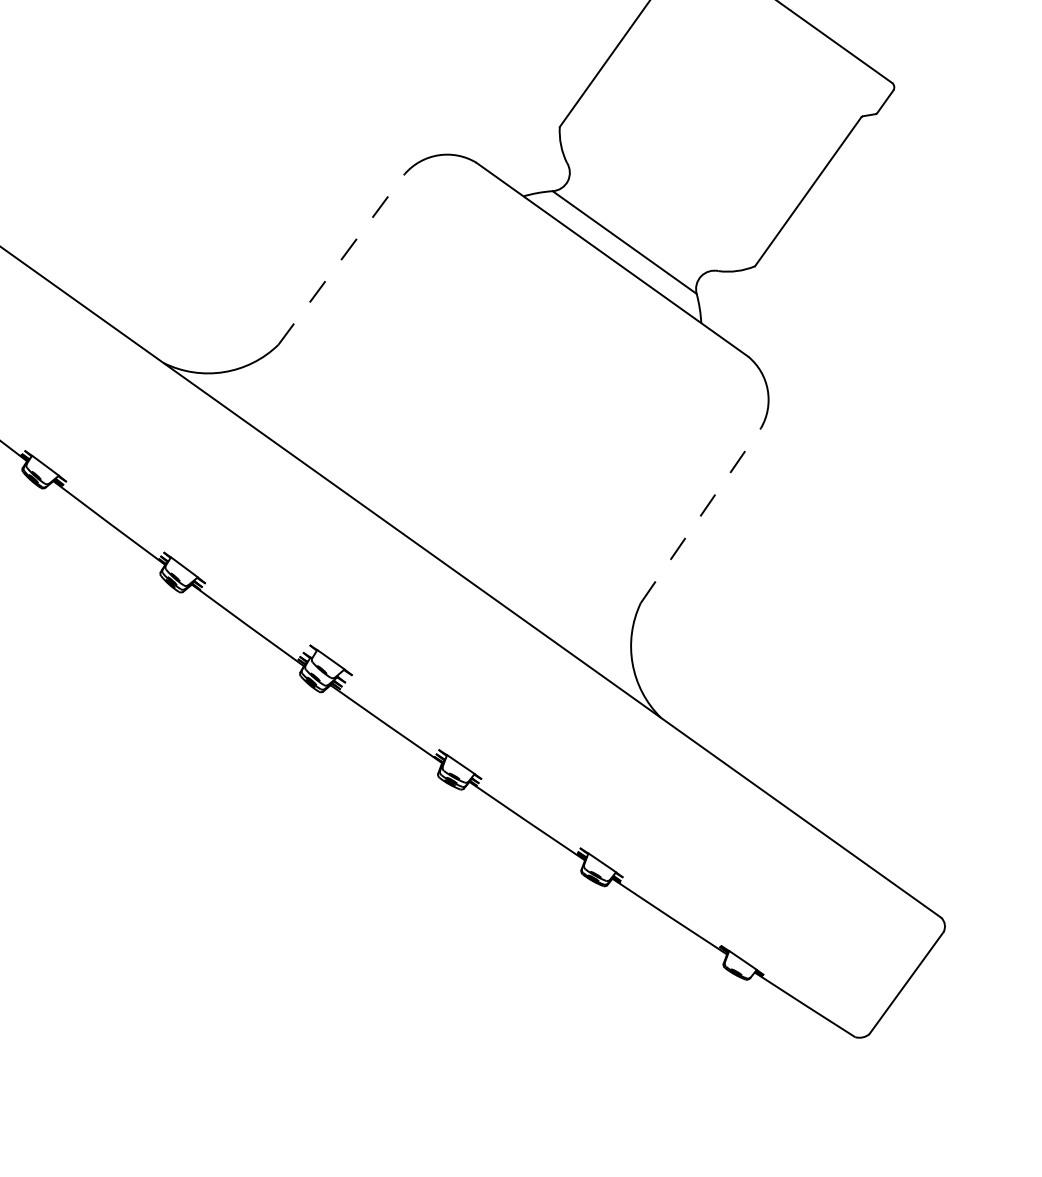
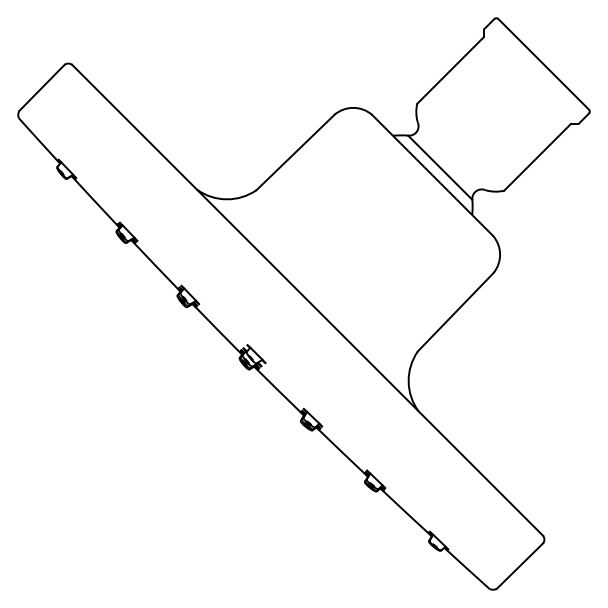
line: (343, 259) -> (296, 152), dashed -> solid
line: (700, 514) -> (455, 311), dashed -> solid

